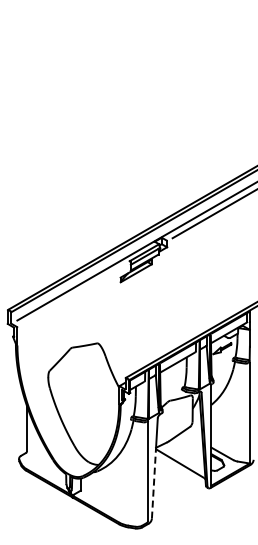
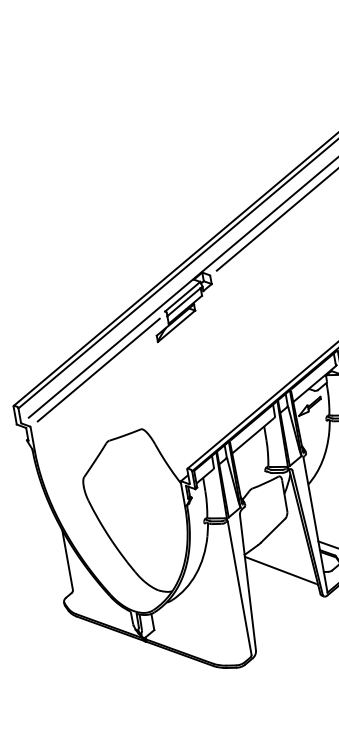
line: (74, 294) -> (99, 369), added
line: (153, 483) -> (249, 603), dashed -> solid

